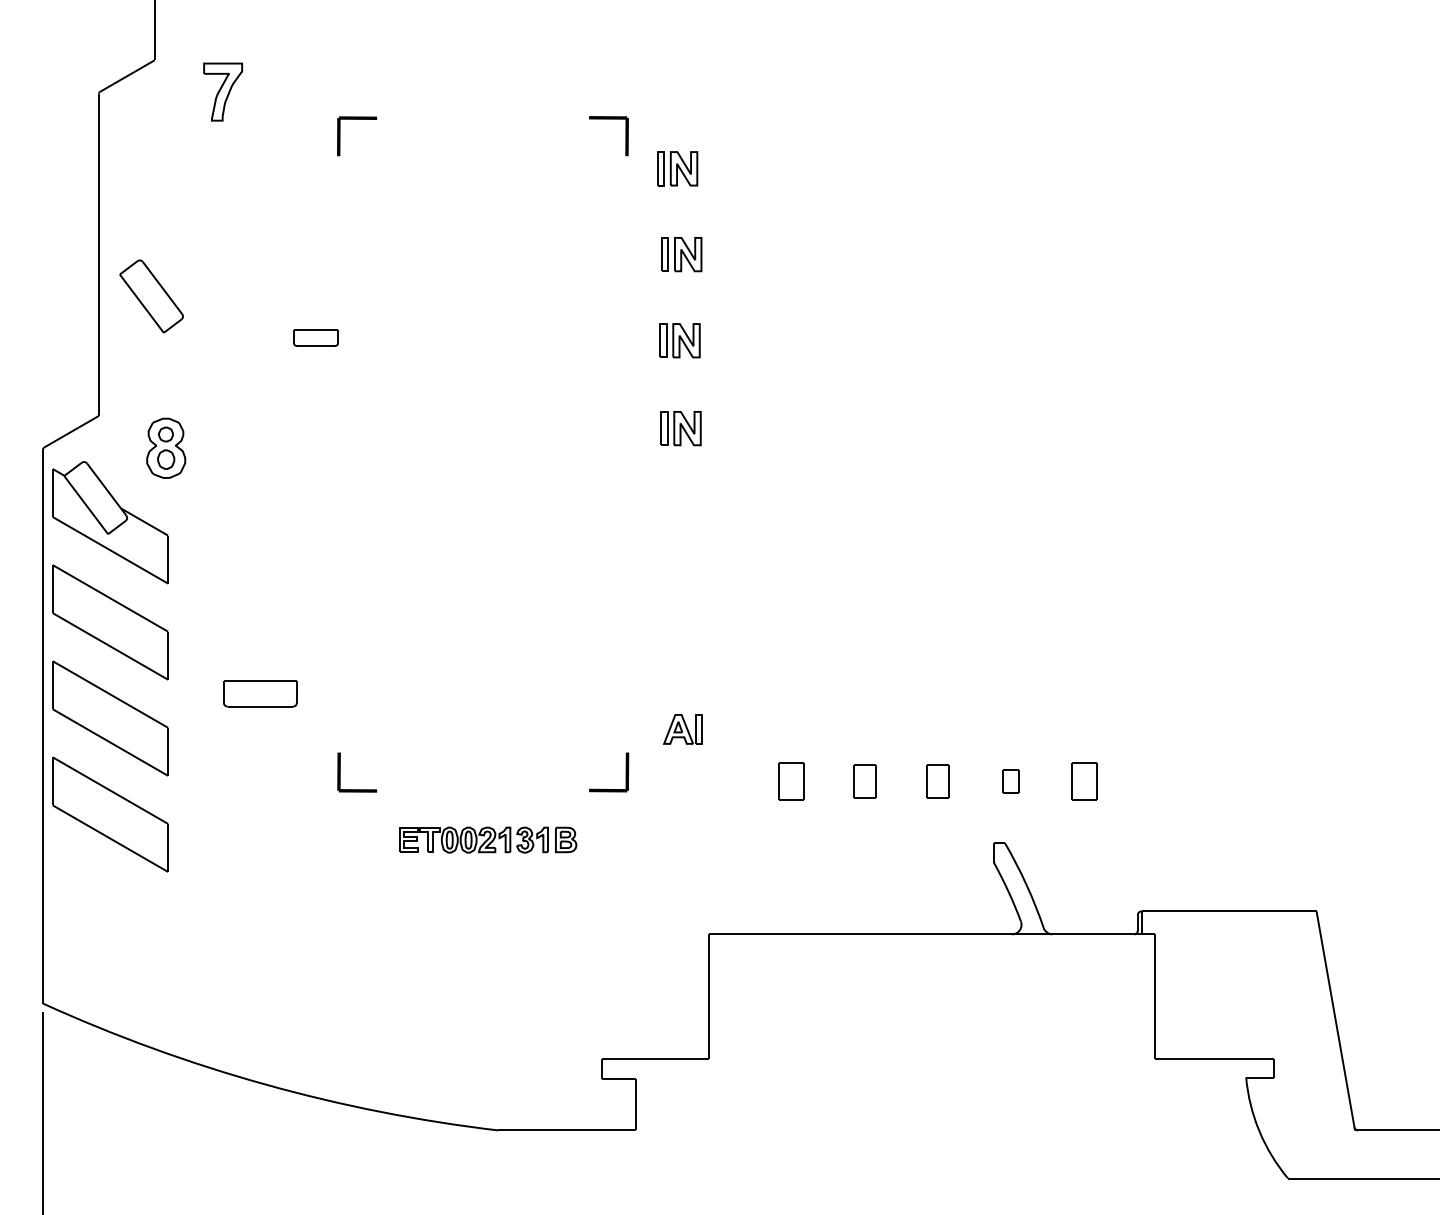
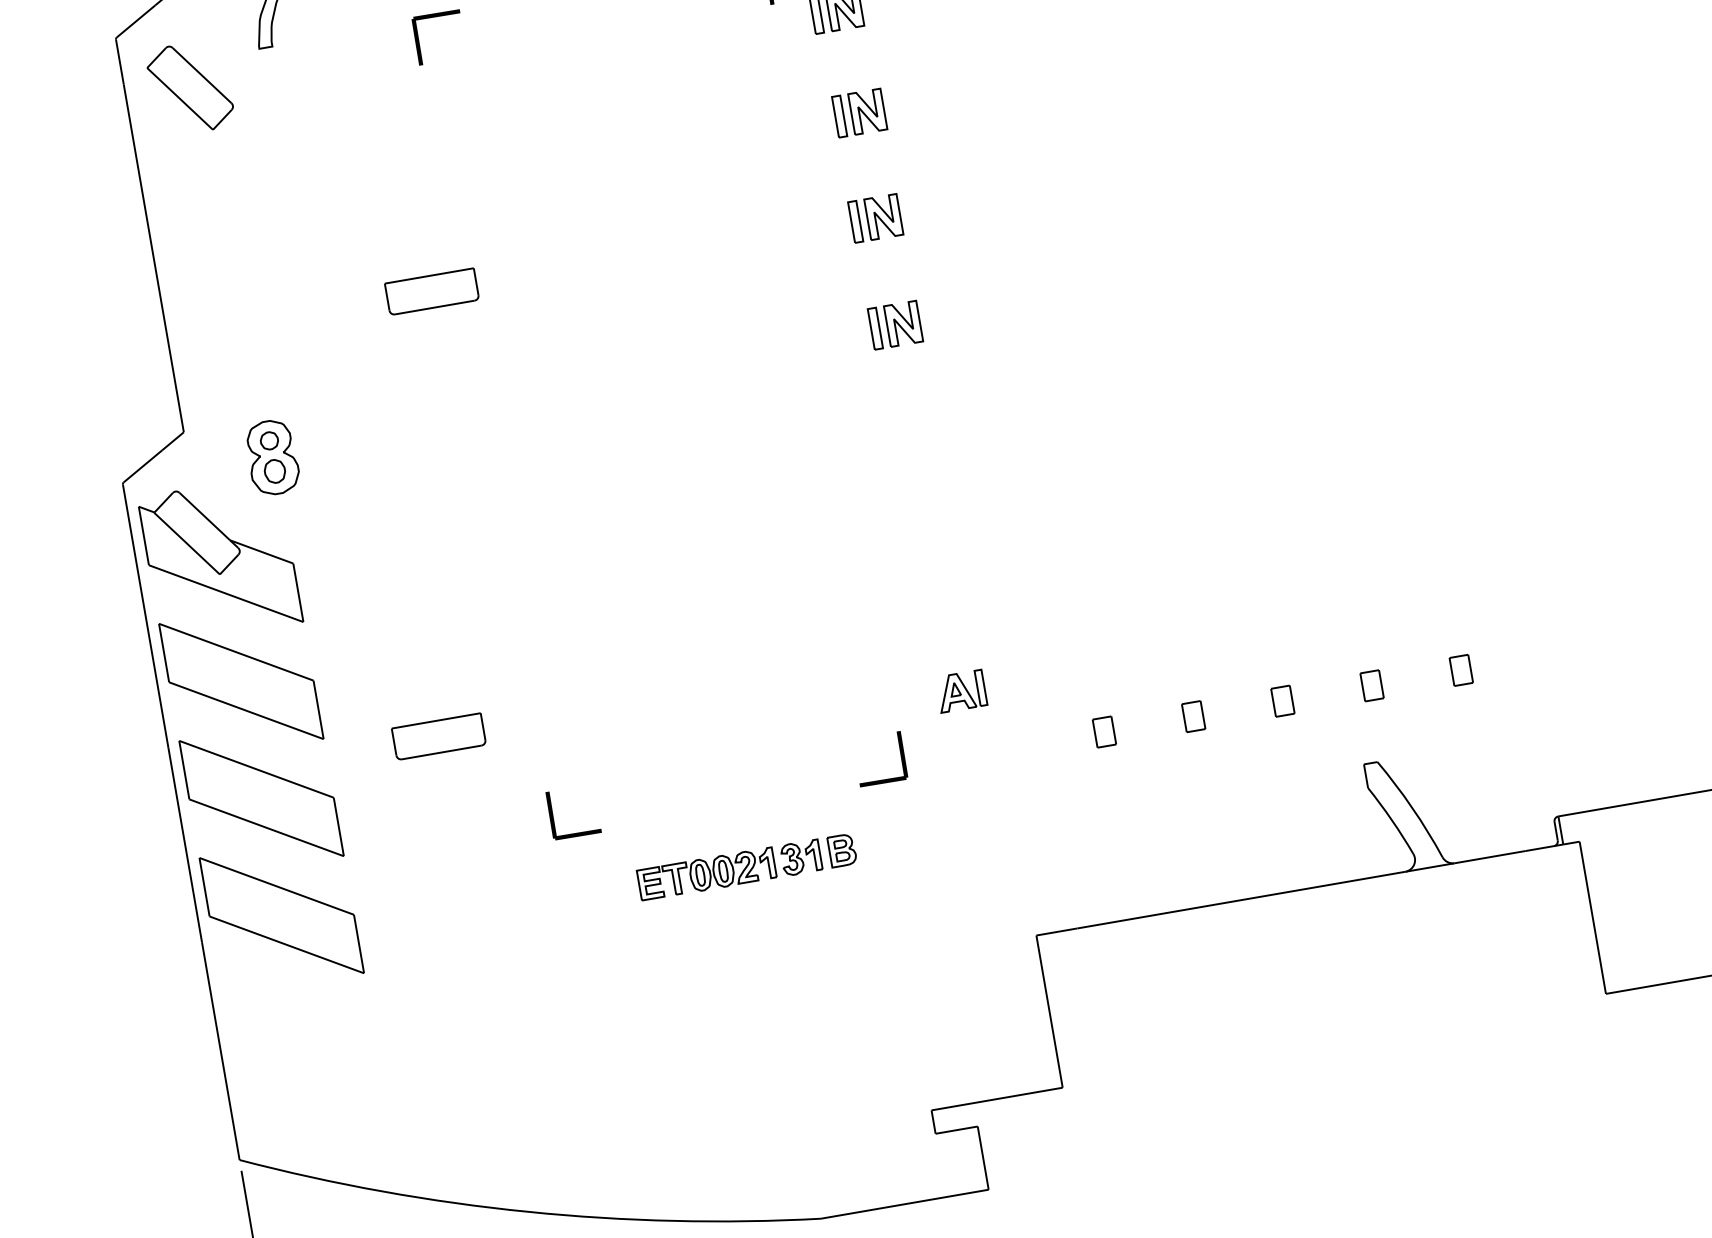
part: (151, 296) -> (190, 88), moved
part: (315, 337) -> (431, 291), size x1.67
part: (791, 781) -> (1104, 731), size x0.62
part: (864, 781) -> (1193, 716), size x0.71
part: (937, 781) -> (1282, 701), size x0.71
part: (1084, 781) -> (1461, 670), size x0.62

